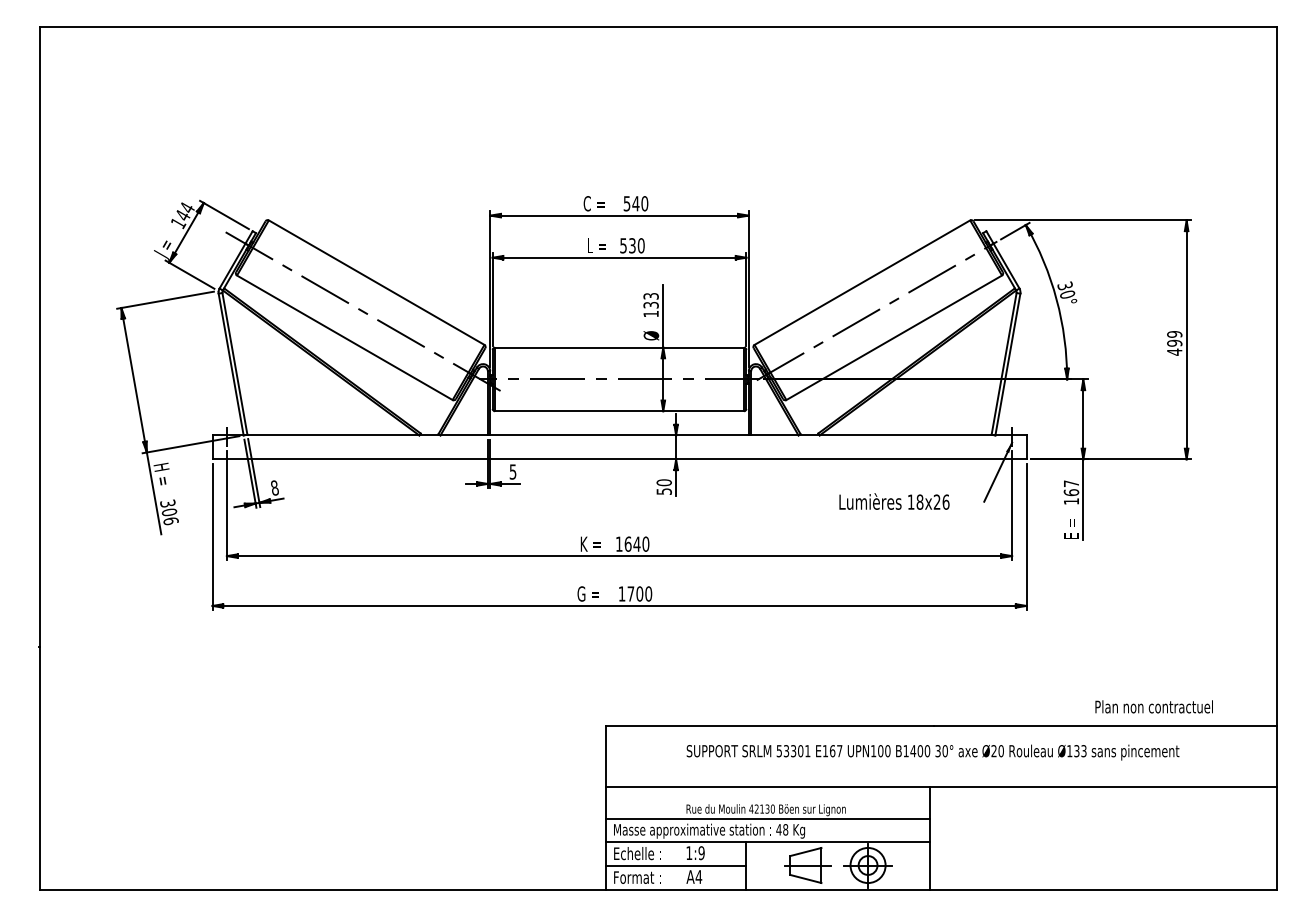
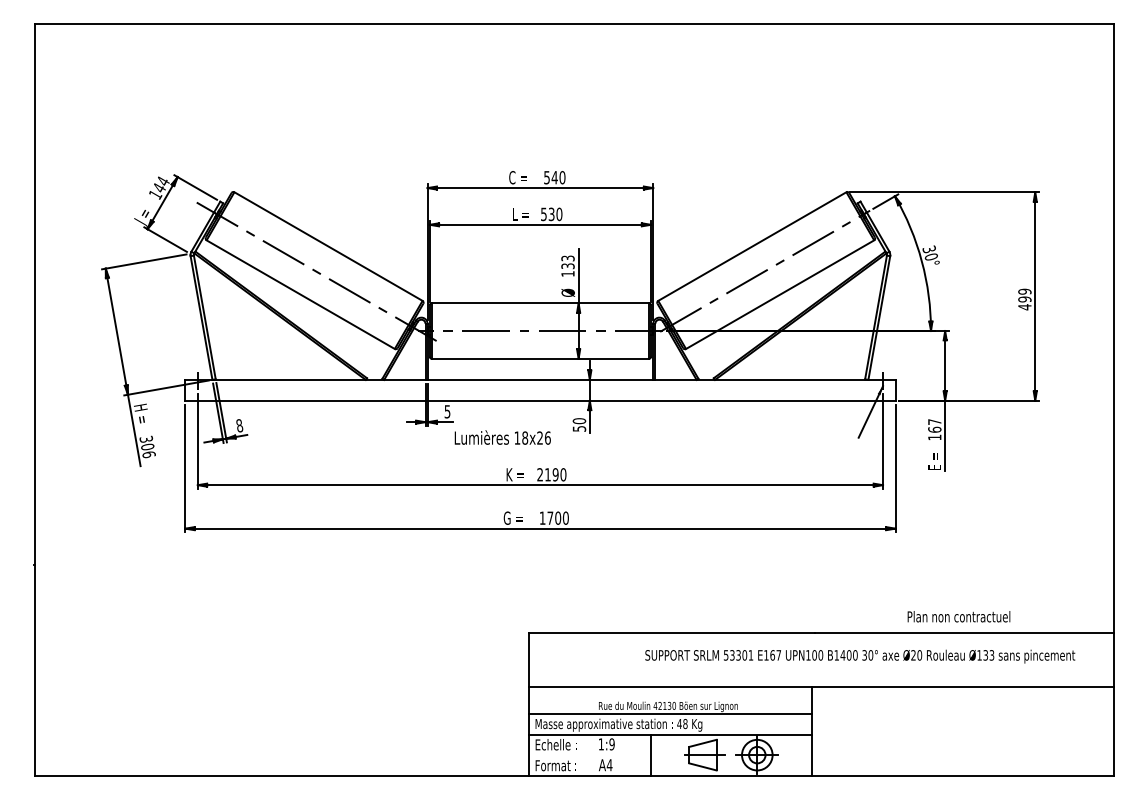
text: (894, 501) -> (502, 437), moved
text: (627, 543) -> (547, 474), 1640 -> 2190
text: (1153, 706) -> (958, 616), moved
text: (932, 752) -> (859, 656), moved
line: (675, 866) -> (589, 756), removed

